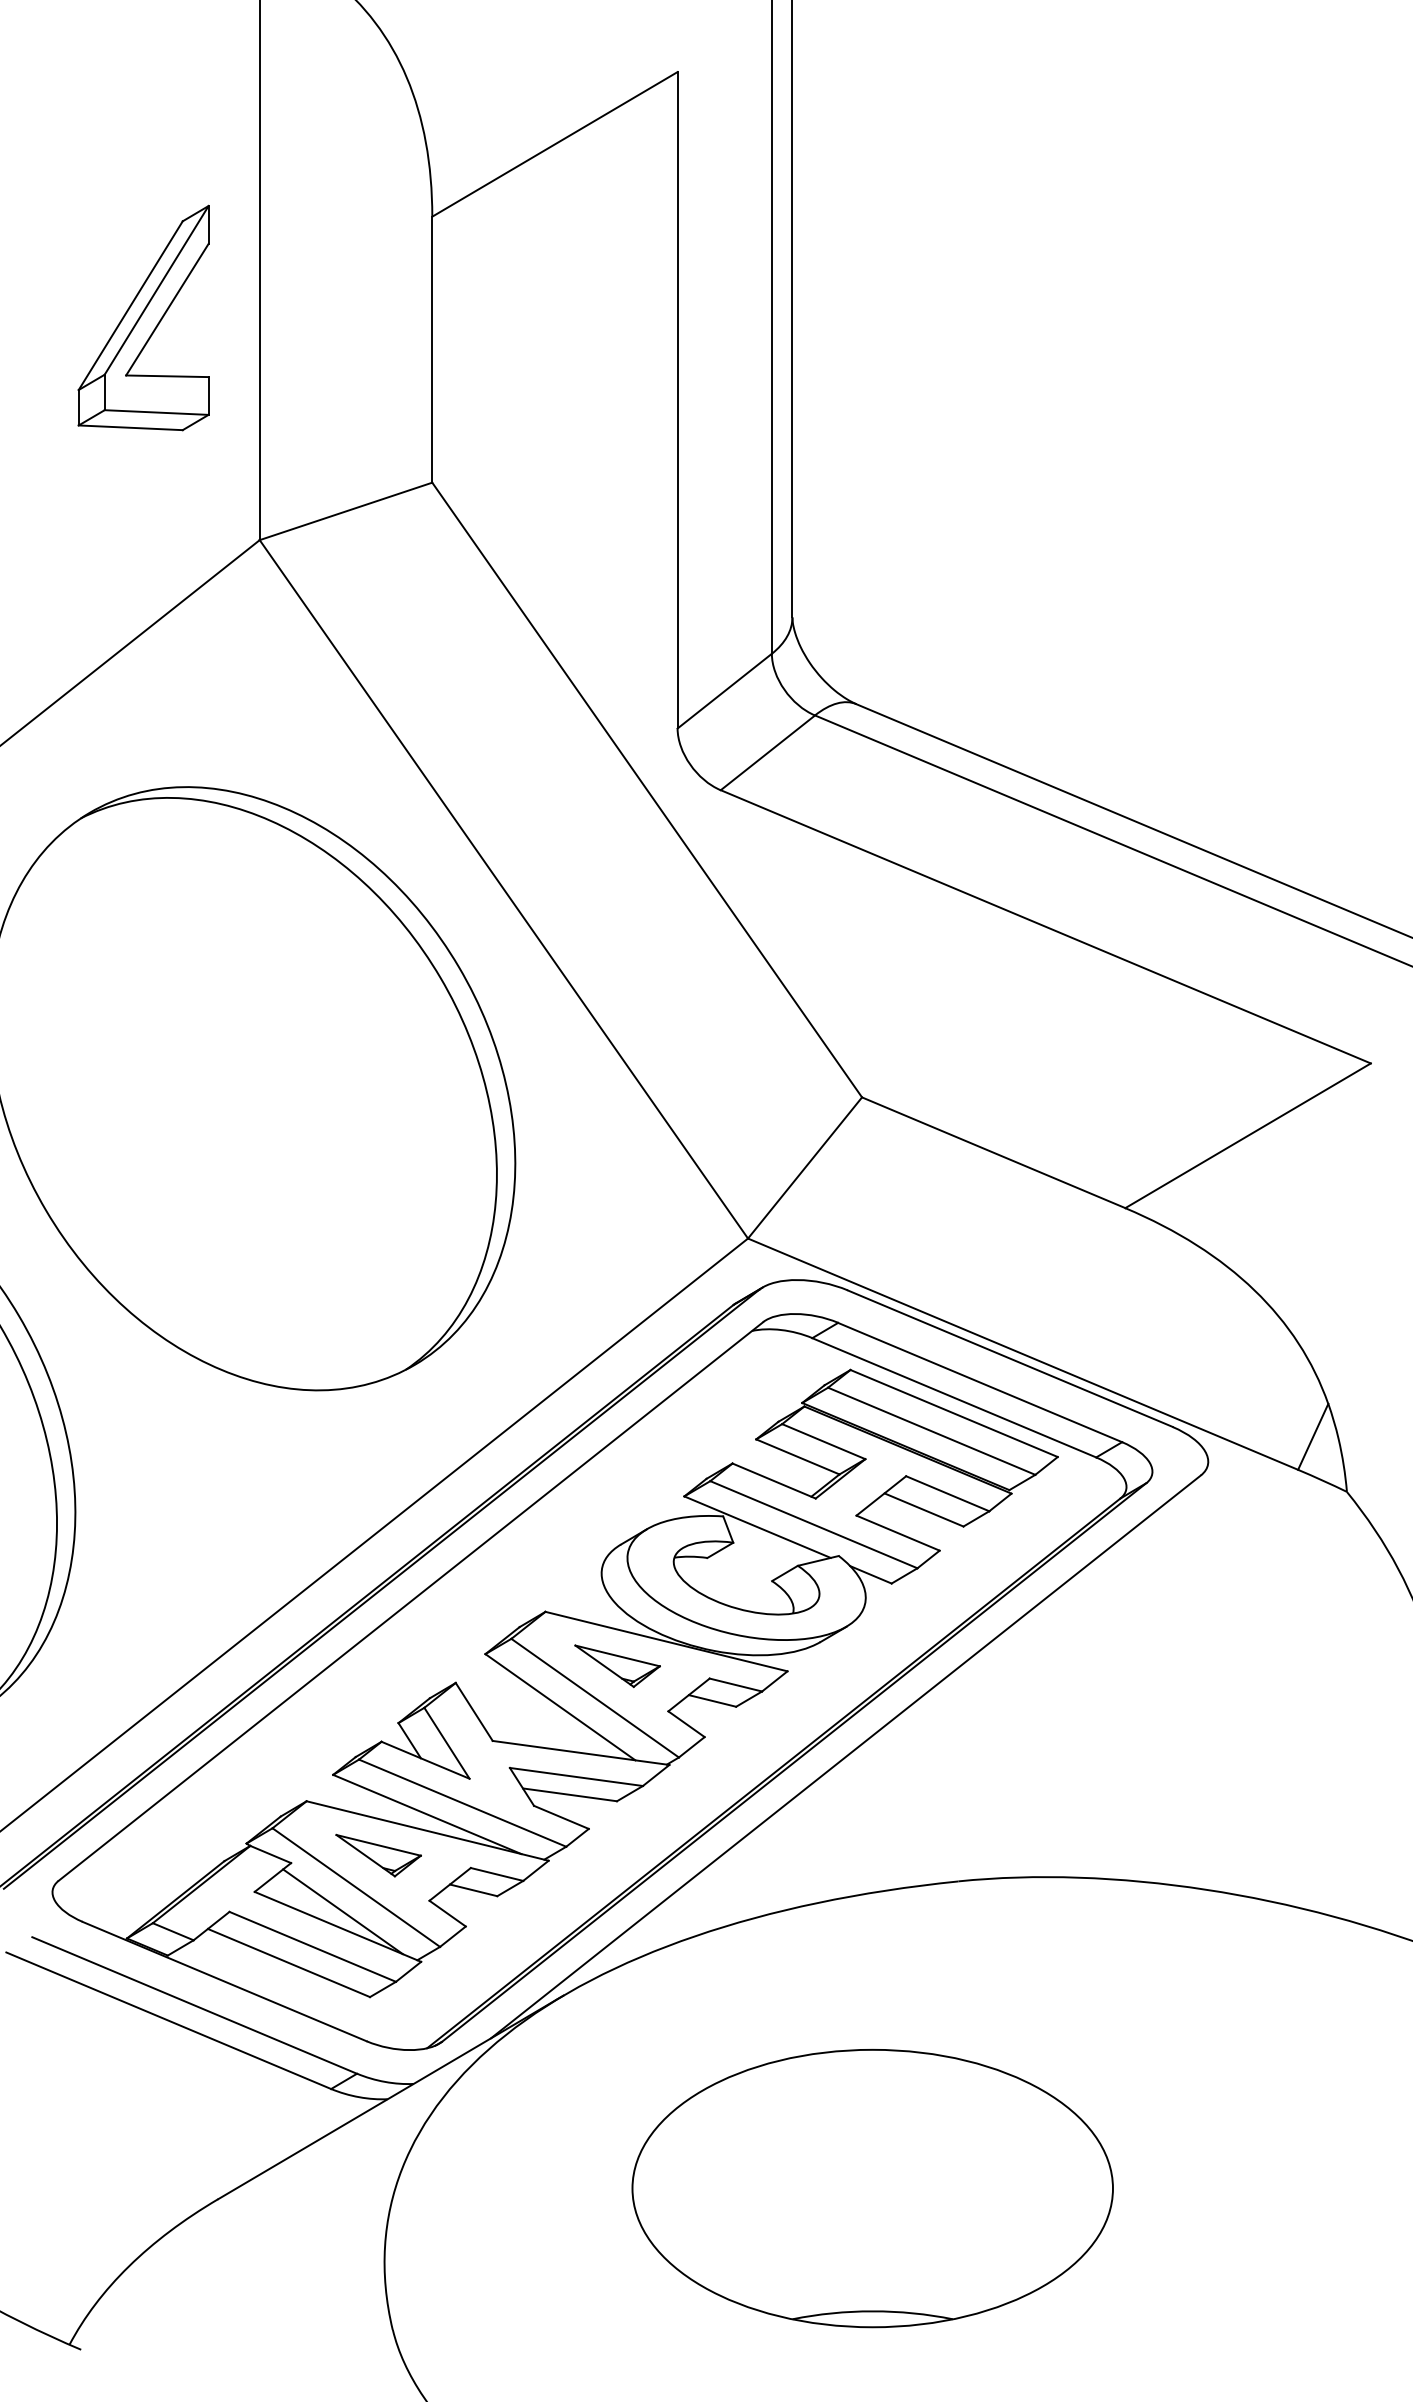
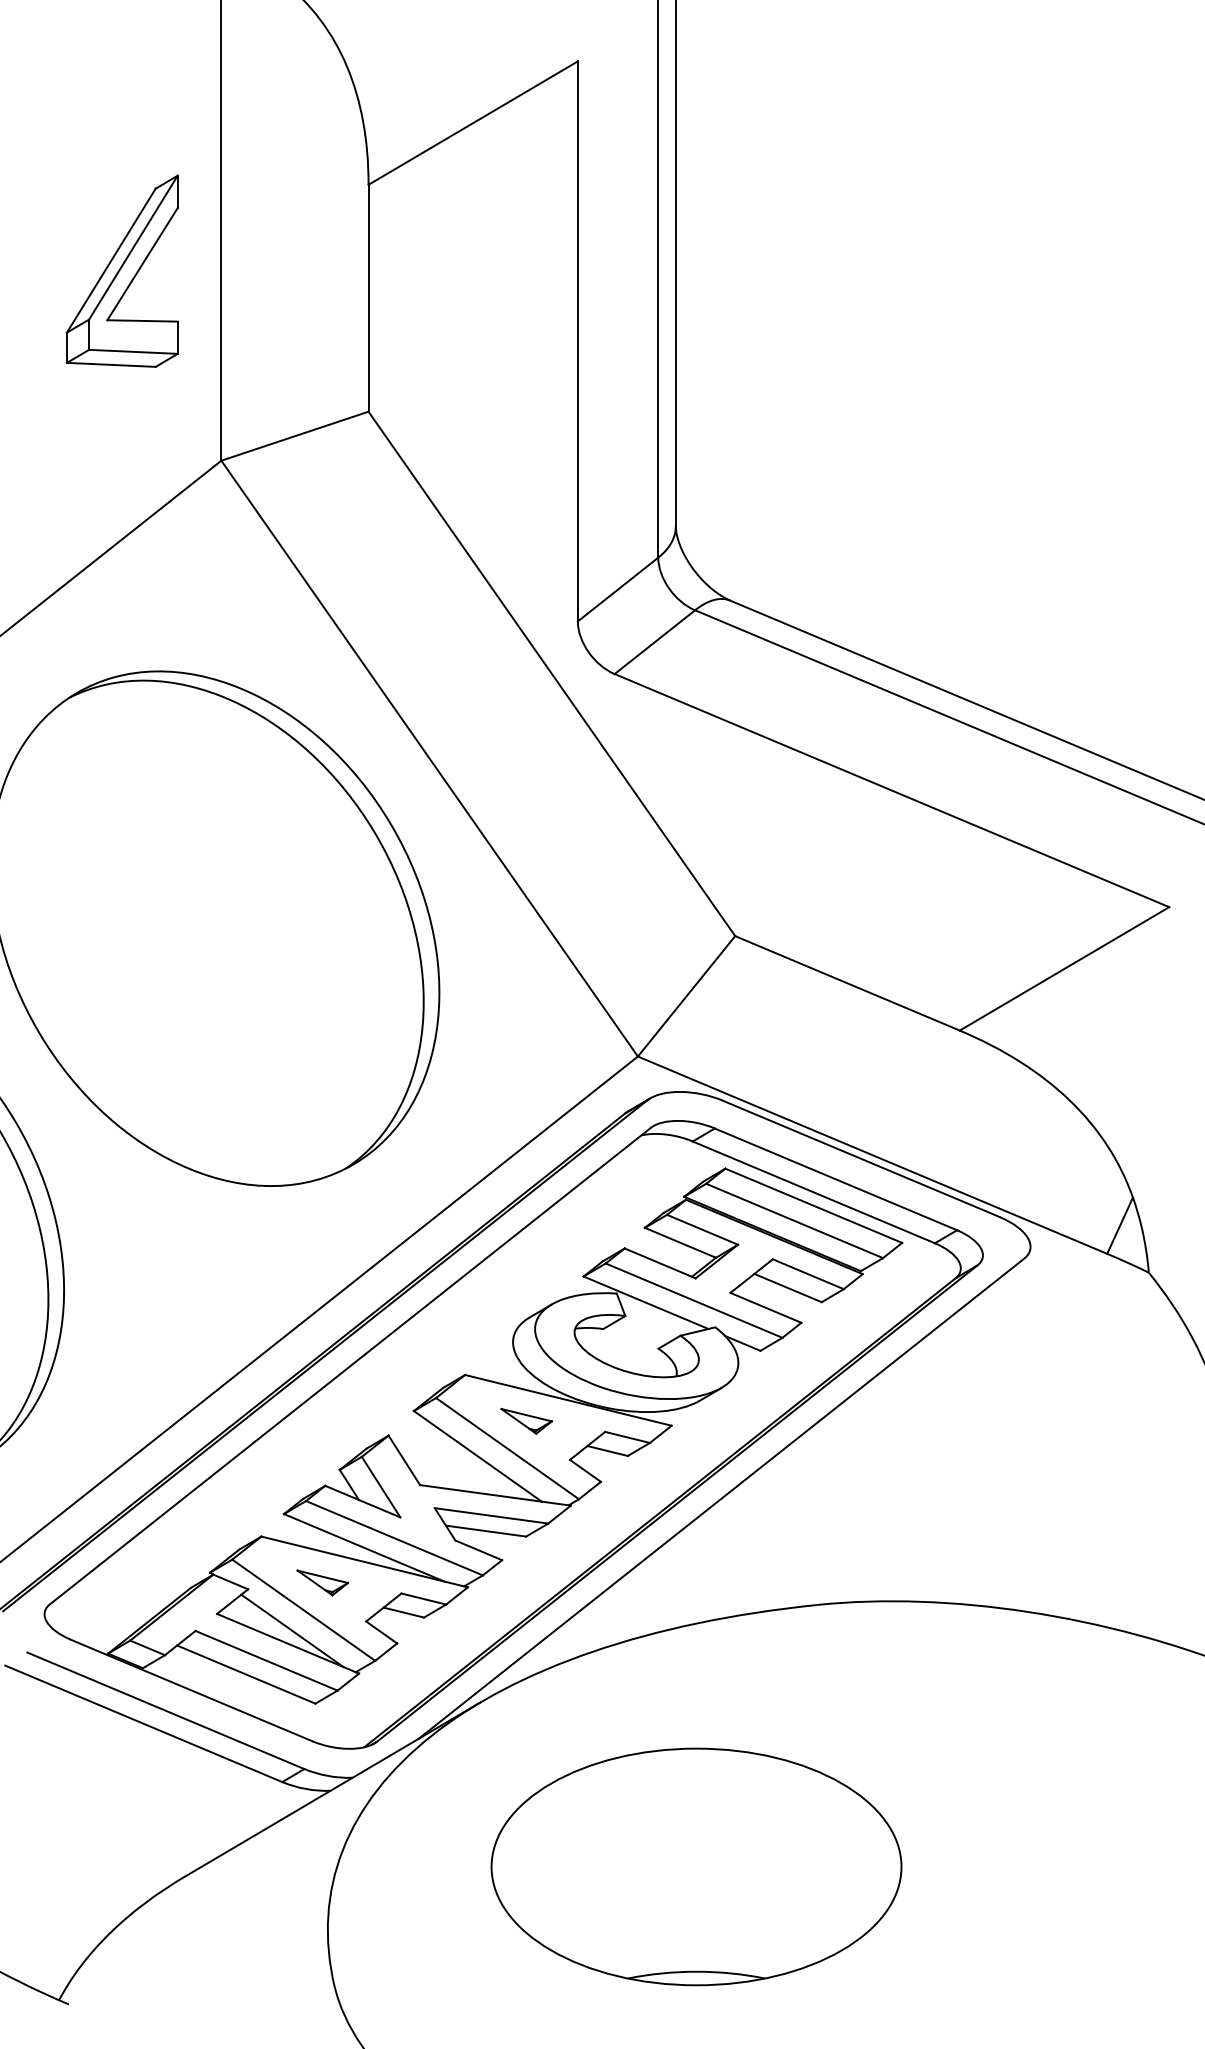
part: (617, 1665) -> (526, 1420), size x0.7
part: (378, 1855) -> (322, 1582), size x0.7
part: (872, 2188) -> (696, 1866), moved

